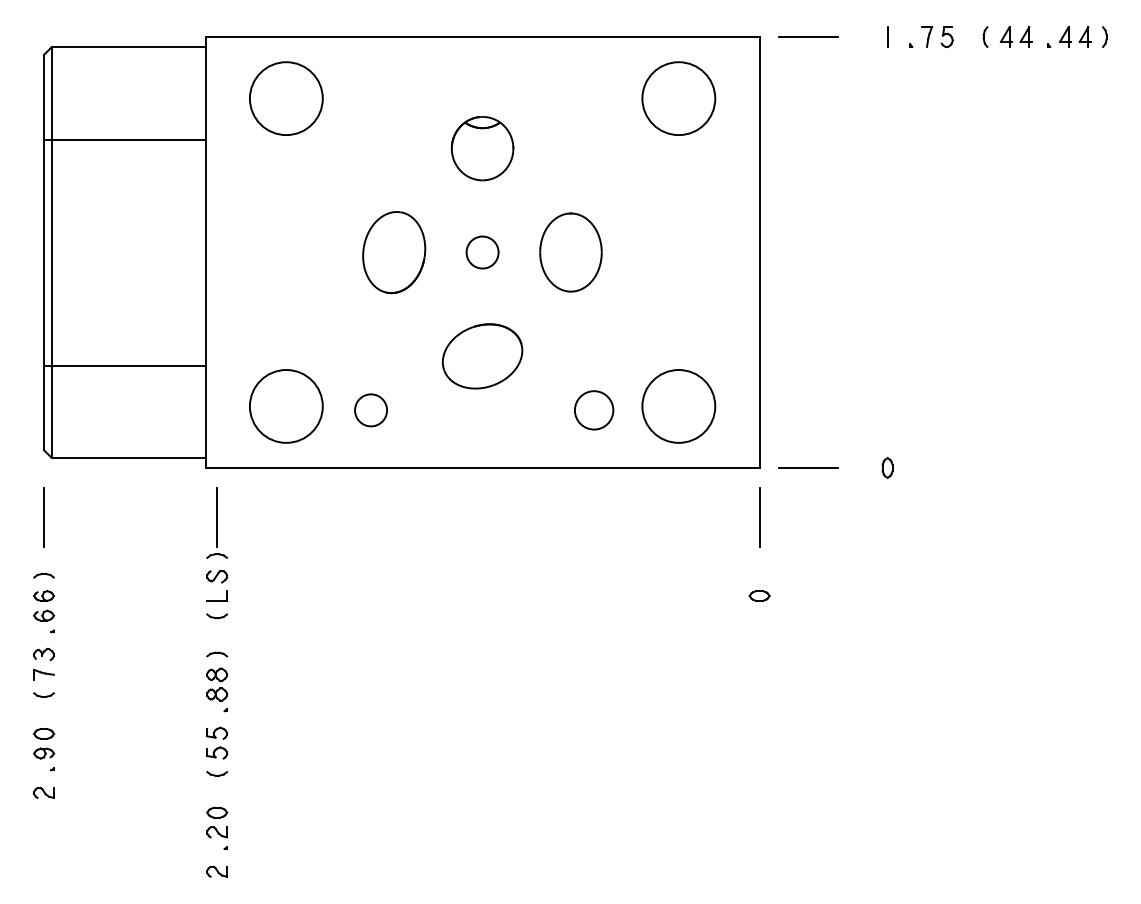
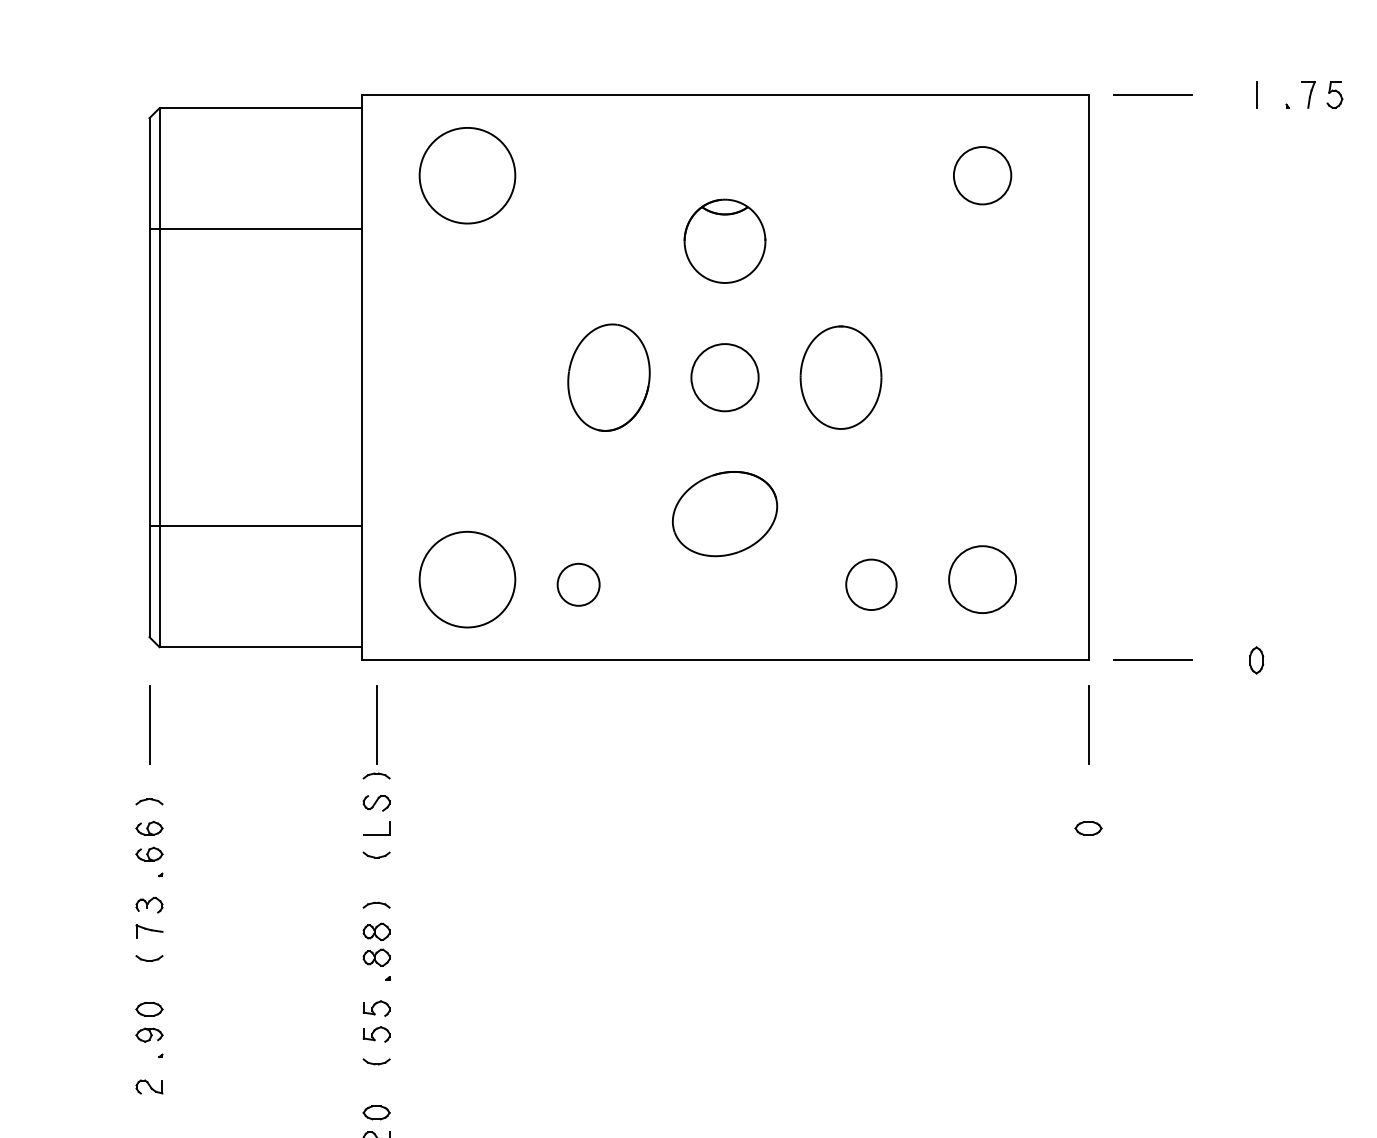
circle: (678, 98) -> (982, 175), size x0.6
circle: (482, 252) -> (724, 377), size x1.6
circle: (678, 406) -> (982, 579), size x0.7

